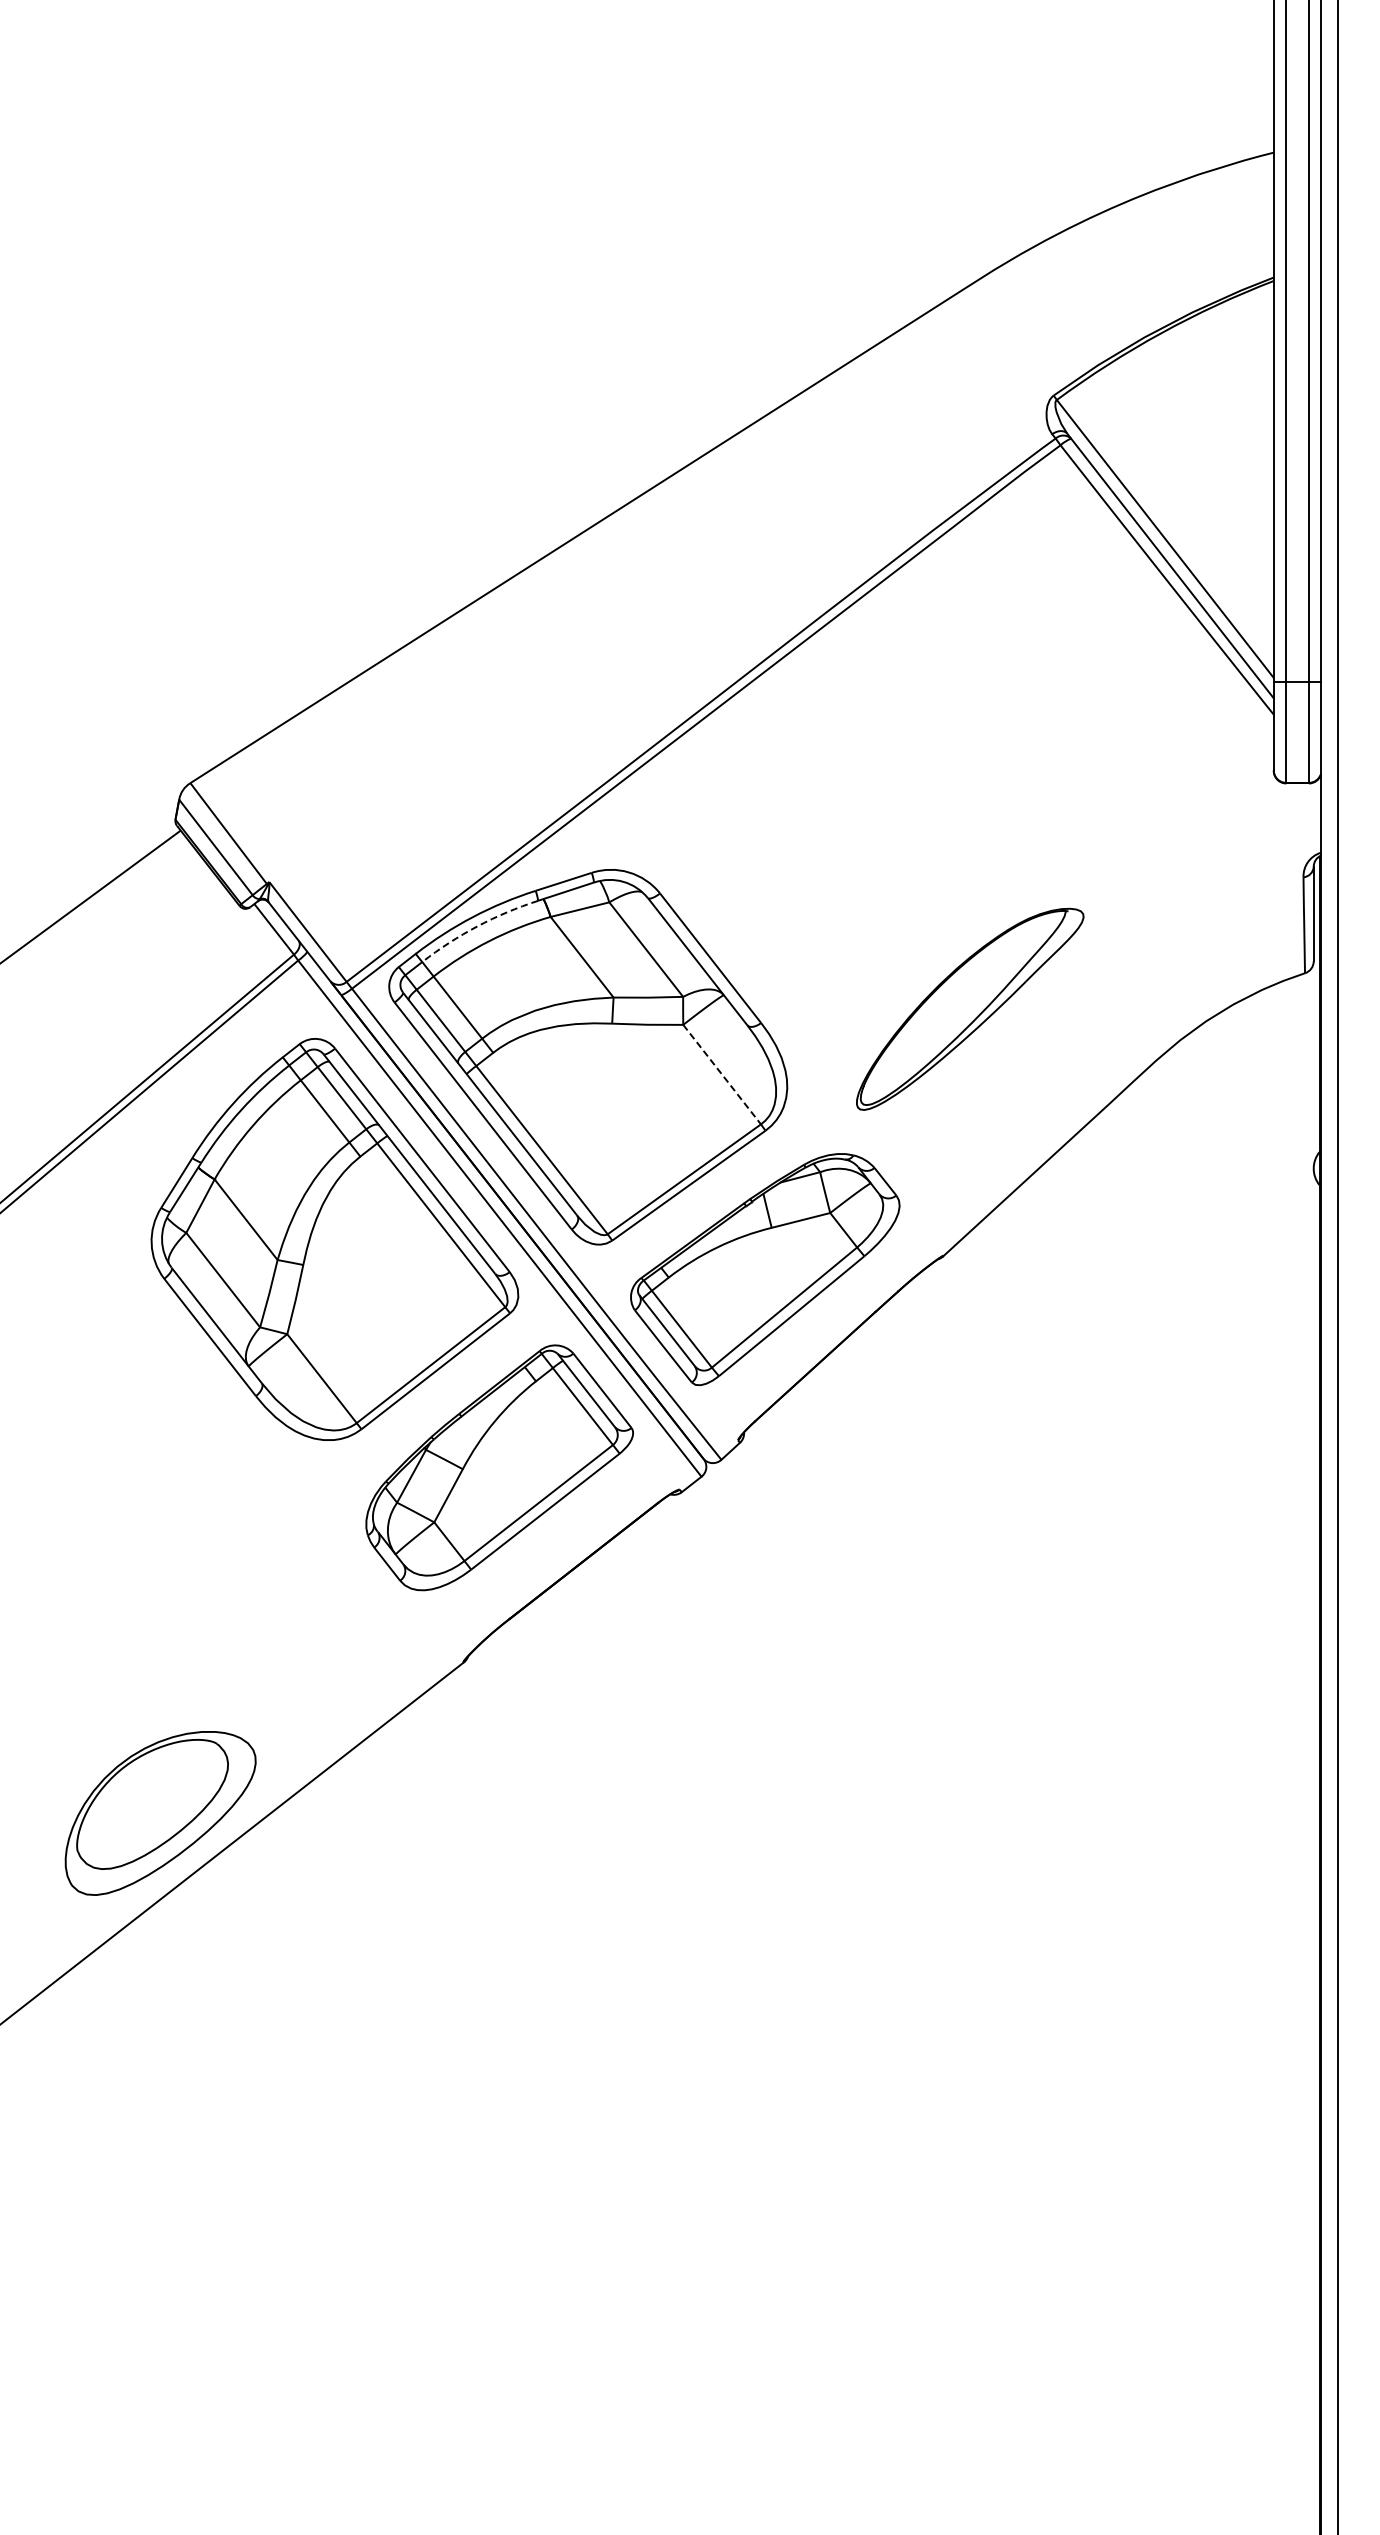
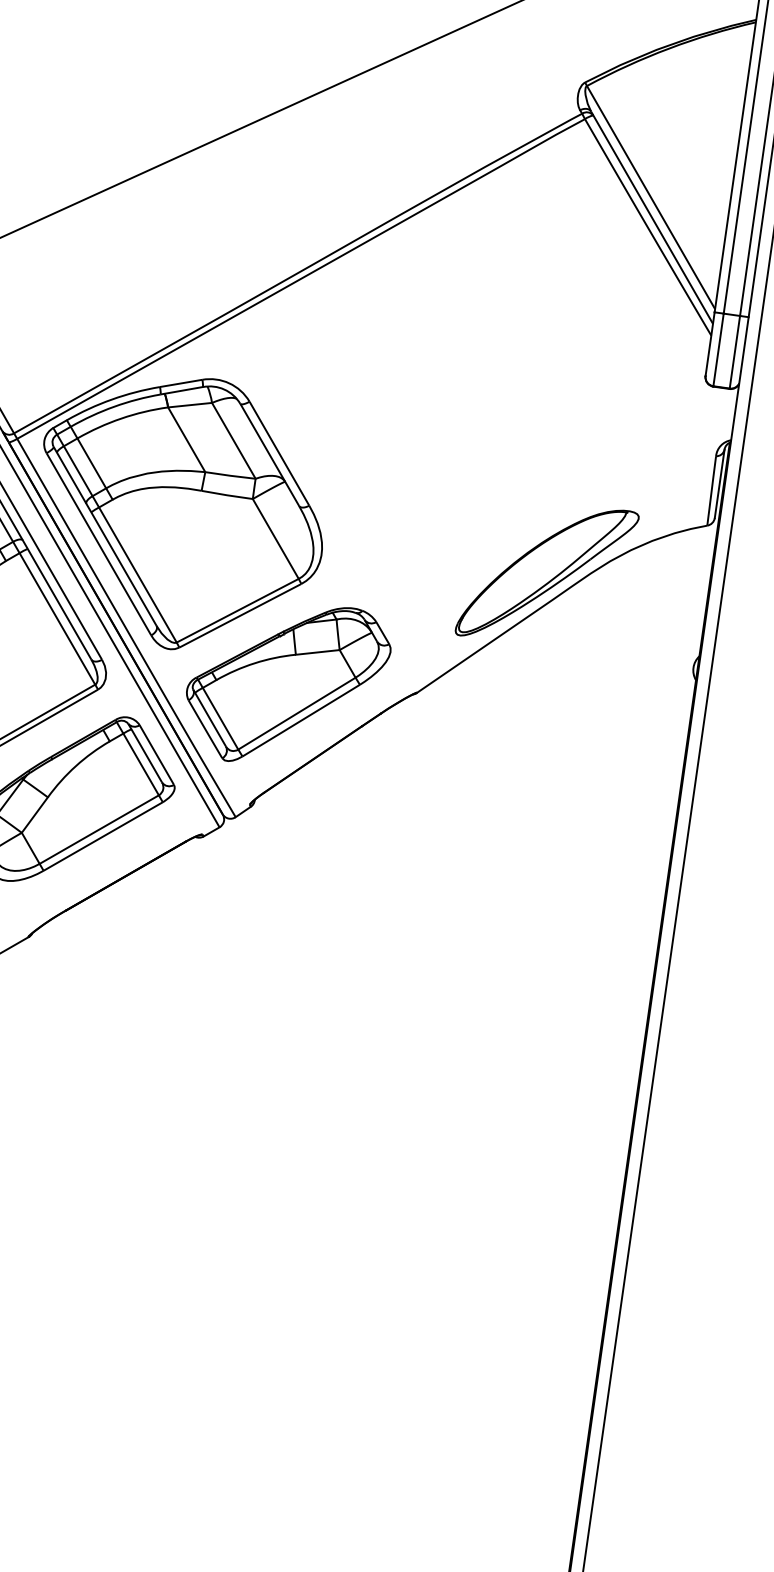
arc: (477, 926) -> (114, 406), dashed -> solid
part: (970, 1008) -> (547, 573), moved
line: (722, 1075) -> (275, 539), dashed -> solid

